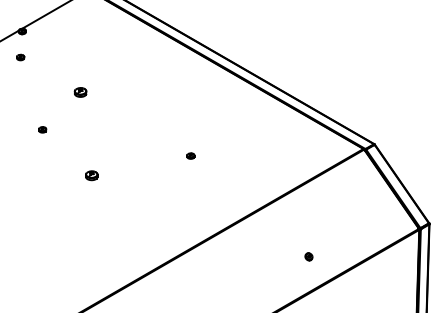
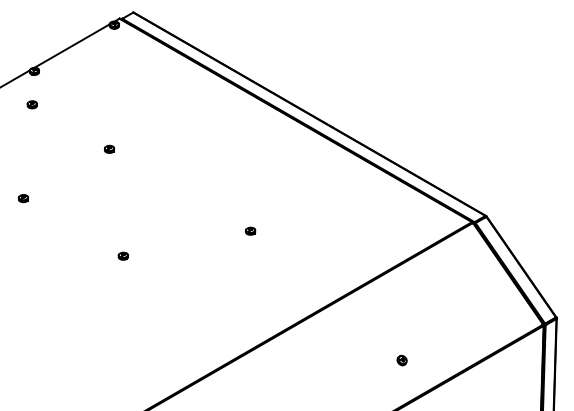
part: (80, 91) -> (109, 148), size x0.62
part: (42, 129) -> (23, 198), moved
part: (90, 175) -> (122, 255), size x0.62

